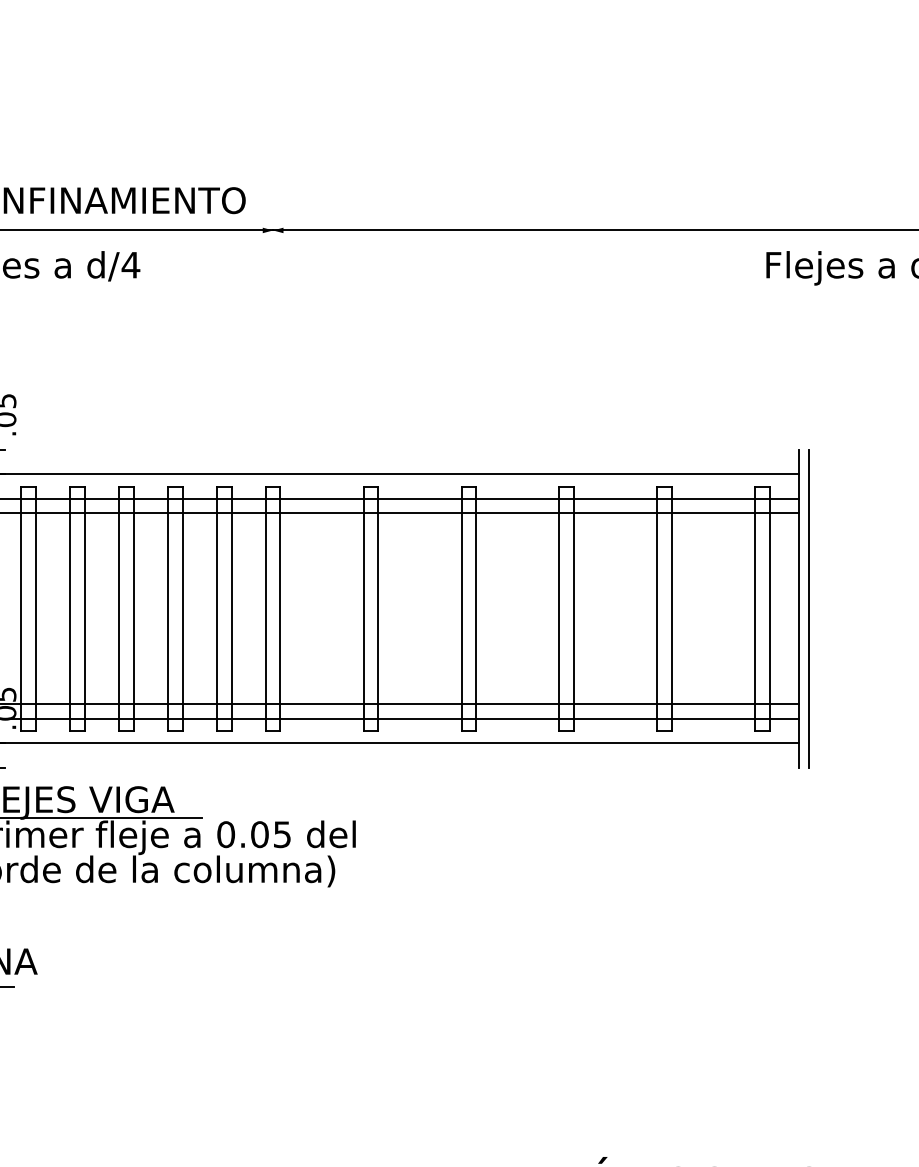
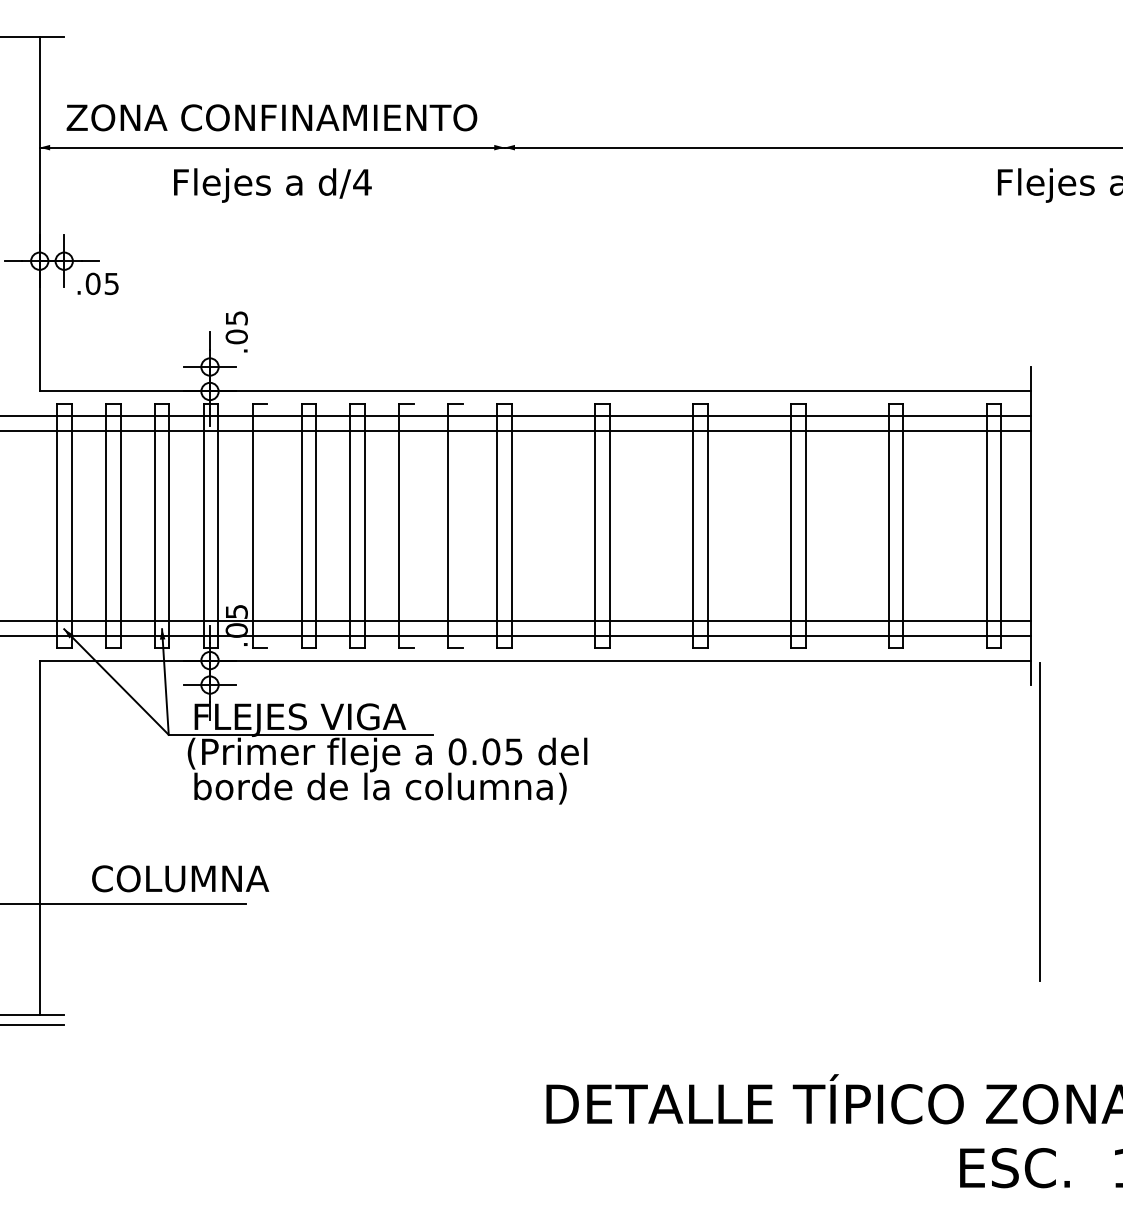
line: (36, 608) -> (267, 525), removed
line: (183, 608) -> (414, 525), removed
line: (232, 608) -> (463, 525), removed
line: (808, 608) -> (1039, 821), moved

